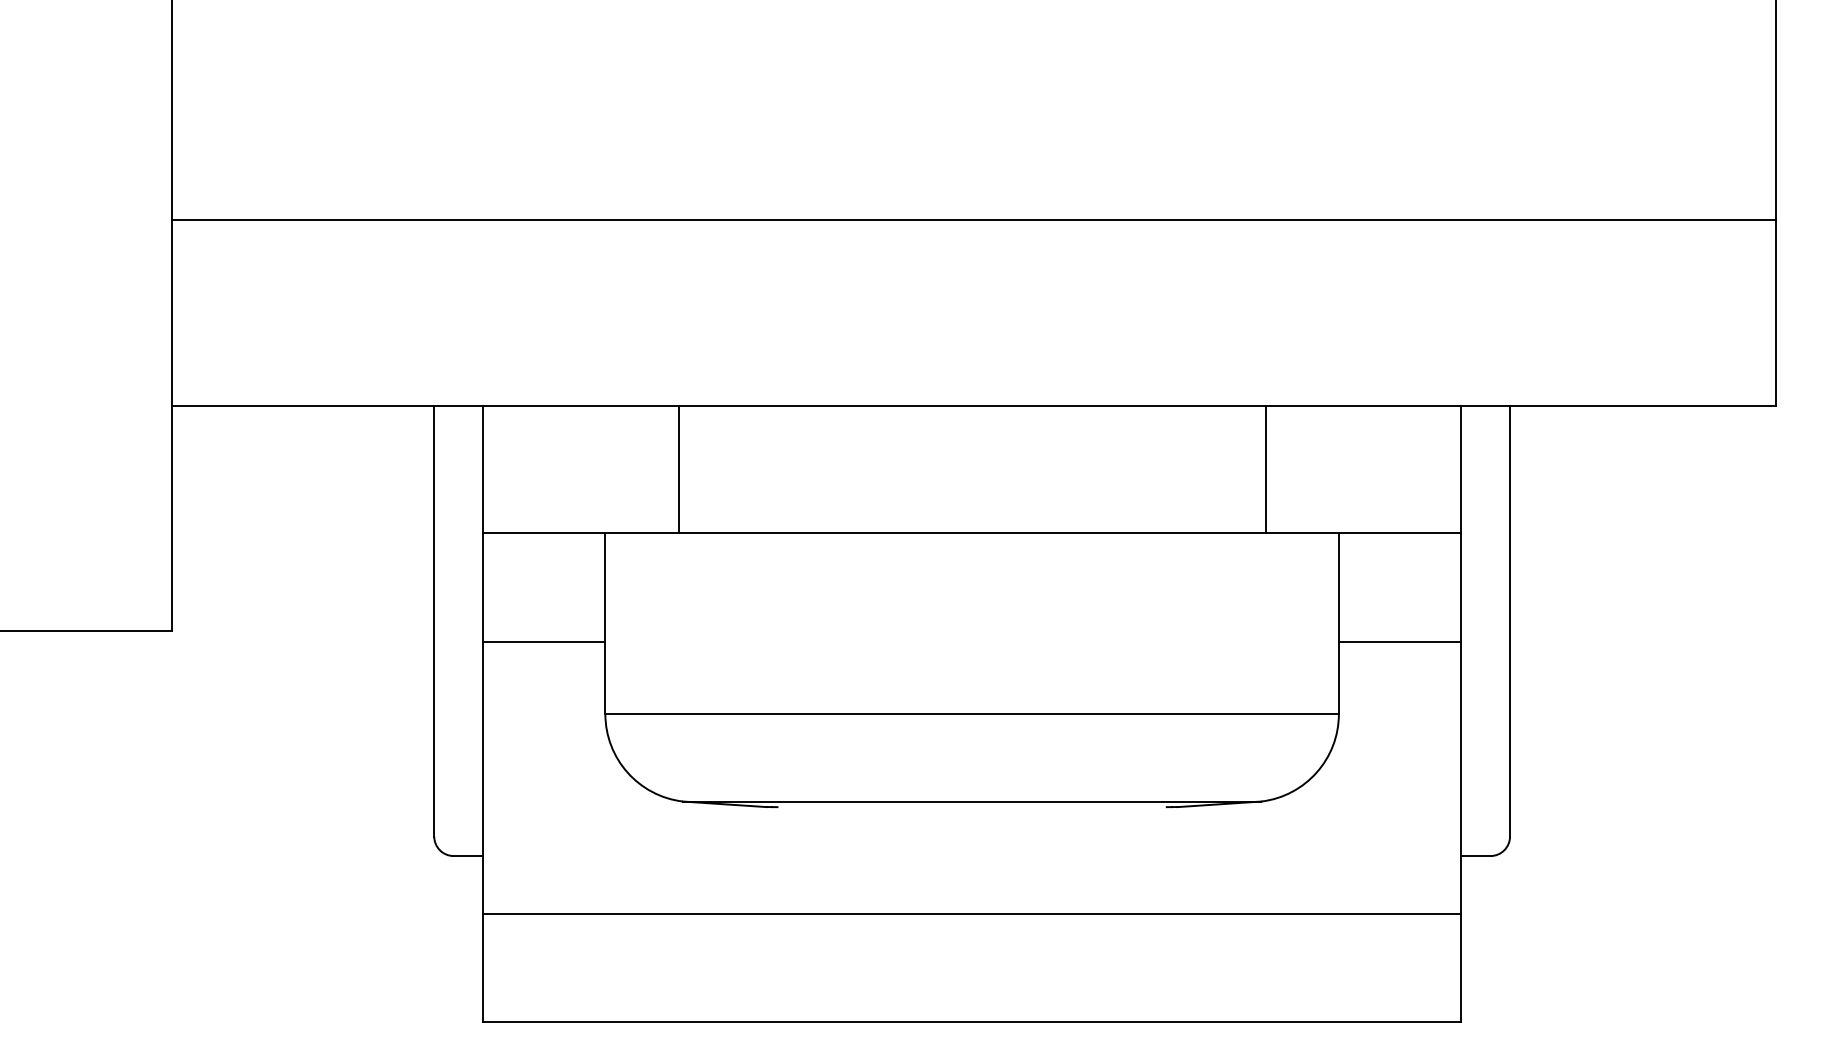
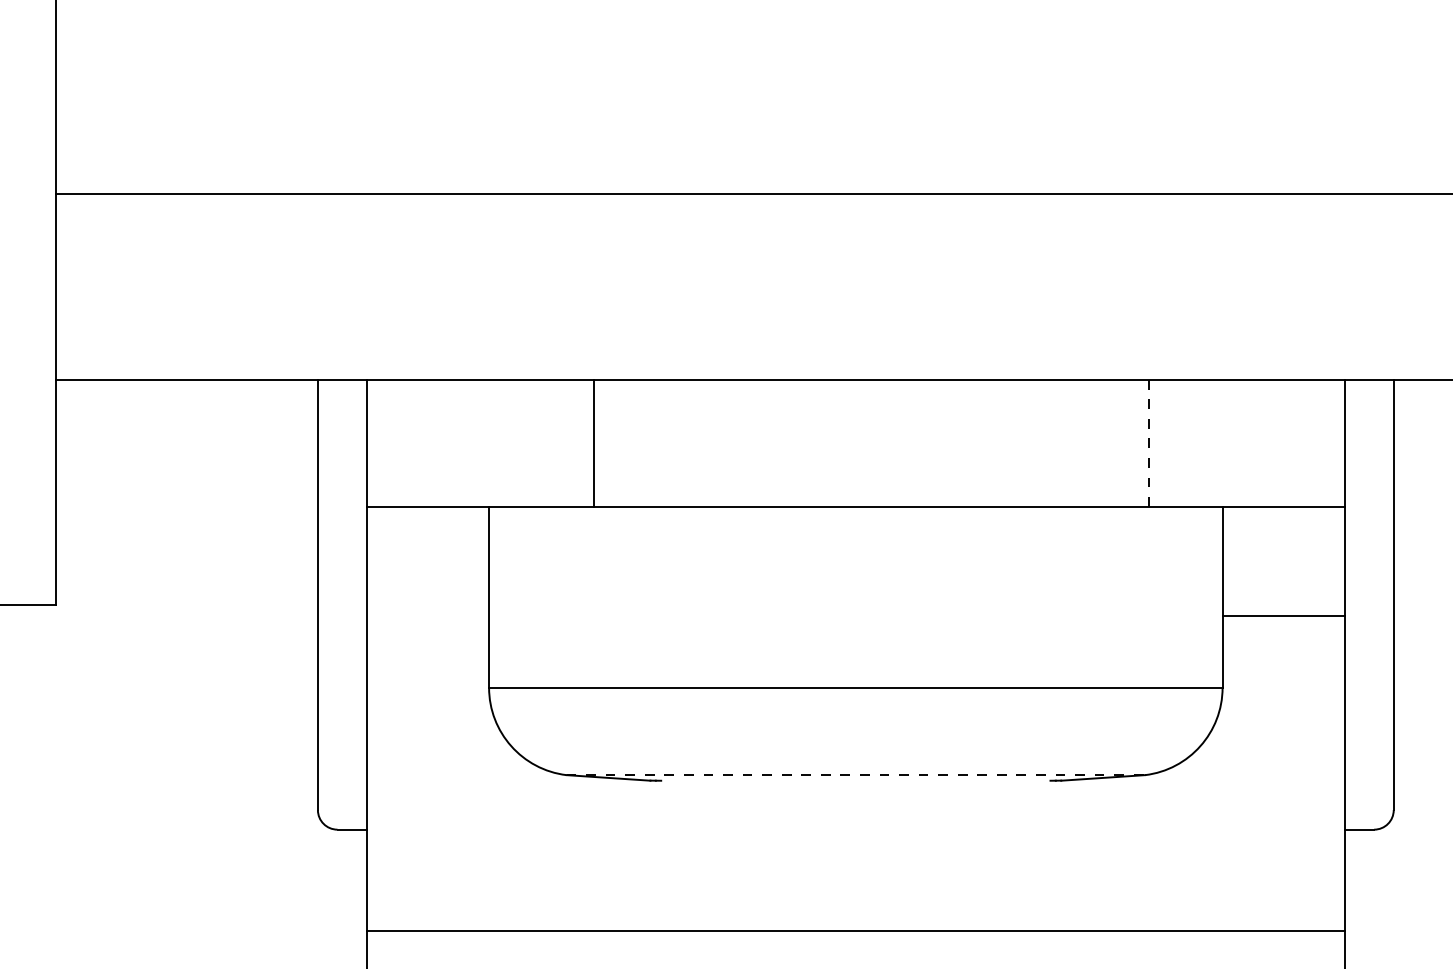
line: (678, 469) -> (594, 443), moved
line: (1265, 469) -> (1149, 443), solid -> dashed
line: (544, 642) -> (428, 616), removed
line: (972, 801) -> (856, 775), solid -> dashed
line: (972, 913) -> (856, 931), moved

